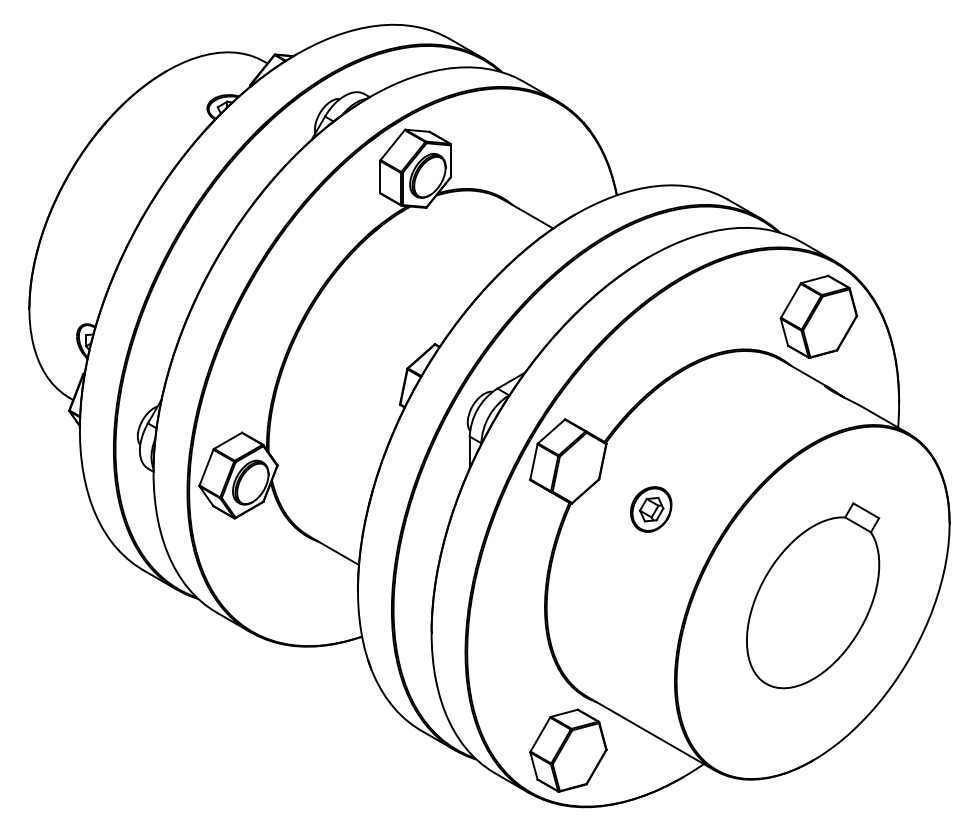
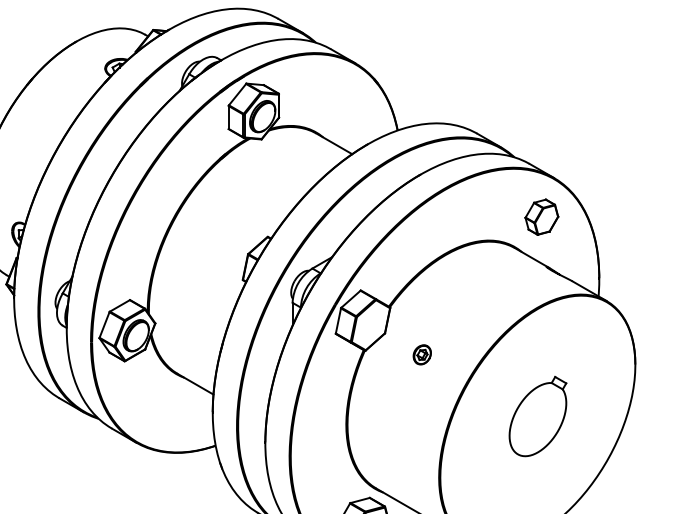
part: (818, 316) -> (541, 217), size x0.6
part: (651, 509) -> (422, 354), size x0.6
part: (813, 595) -> (538, 416), size x0.6

